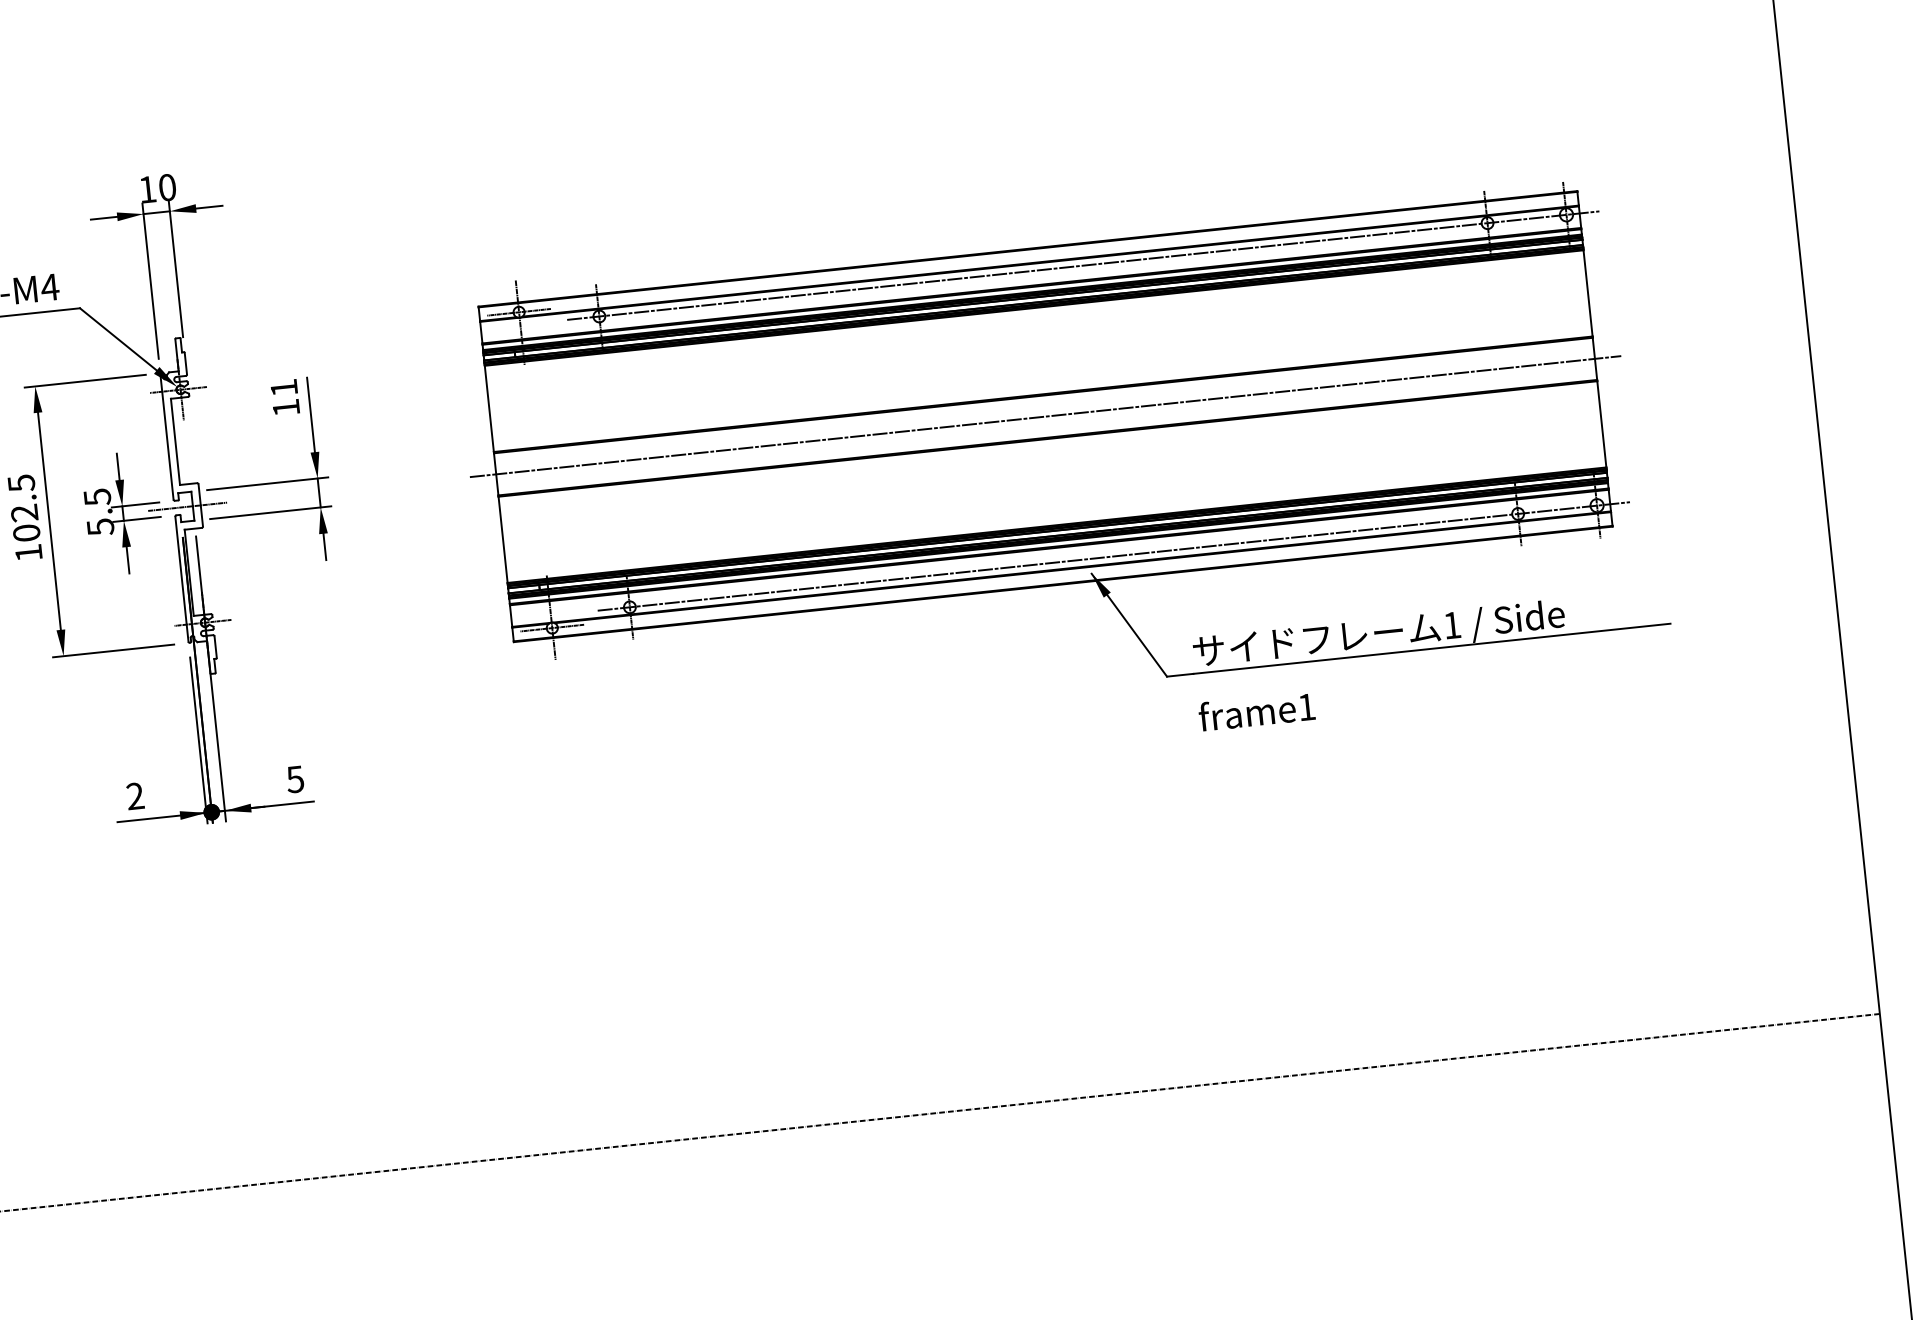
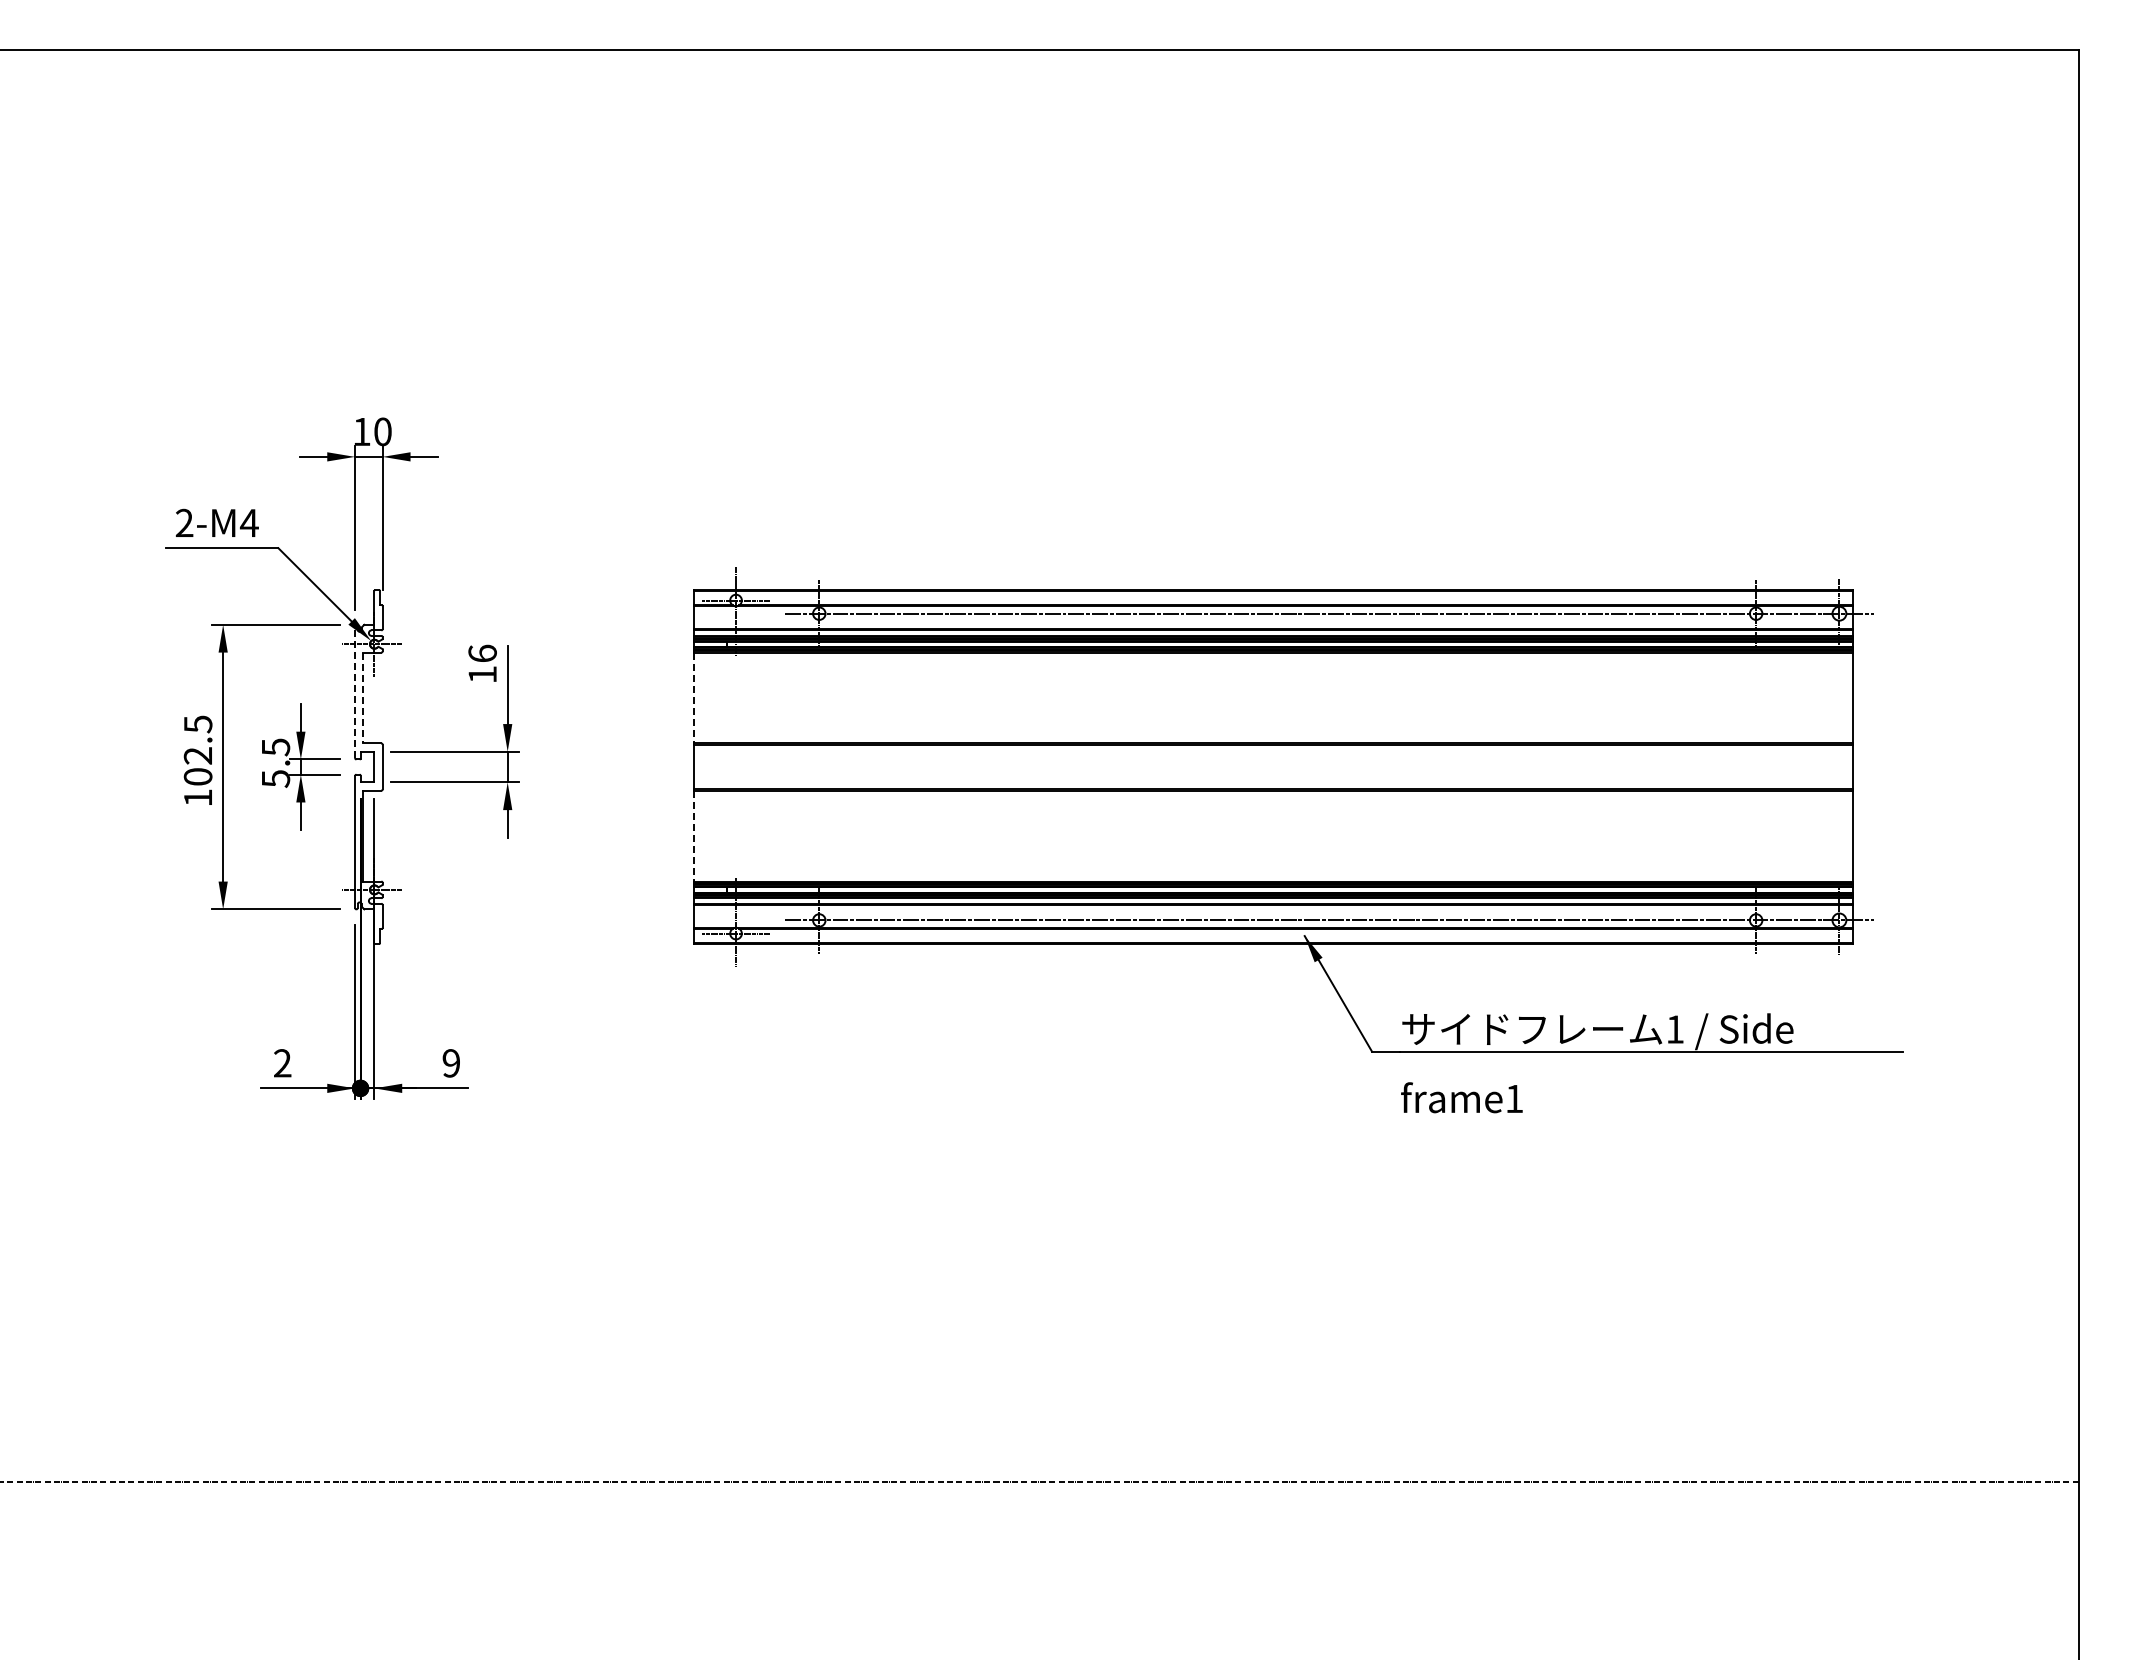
text: (283, 386) -> (482, 652), 11 -> 16
line: (489, 409) -> (694, 698), solid -> dashed
line: (1045, 417) -> (1273, 767), removed
line: (167, 437) -> (355, 692), solid -> dashed
line: (175, 442) -> (363, 698), solid -> dashed
line: (187, 507) -> (368, 767), removed
line: (503, 540) -> (694, 836), solid -> dashed
text: (294, 779) -> (450, 1063), 5 -> 9

